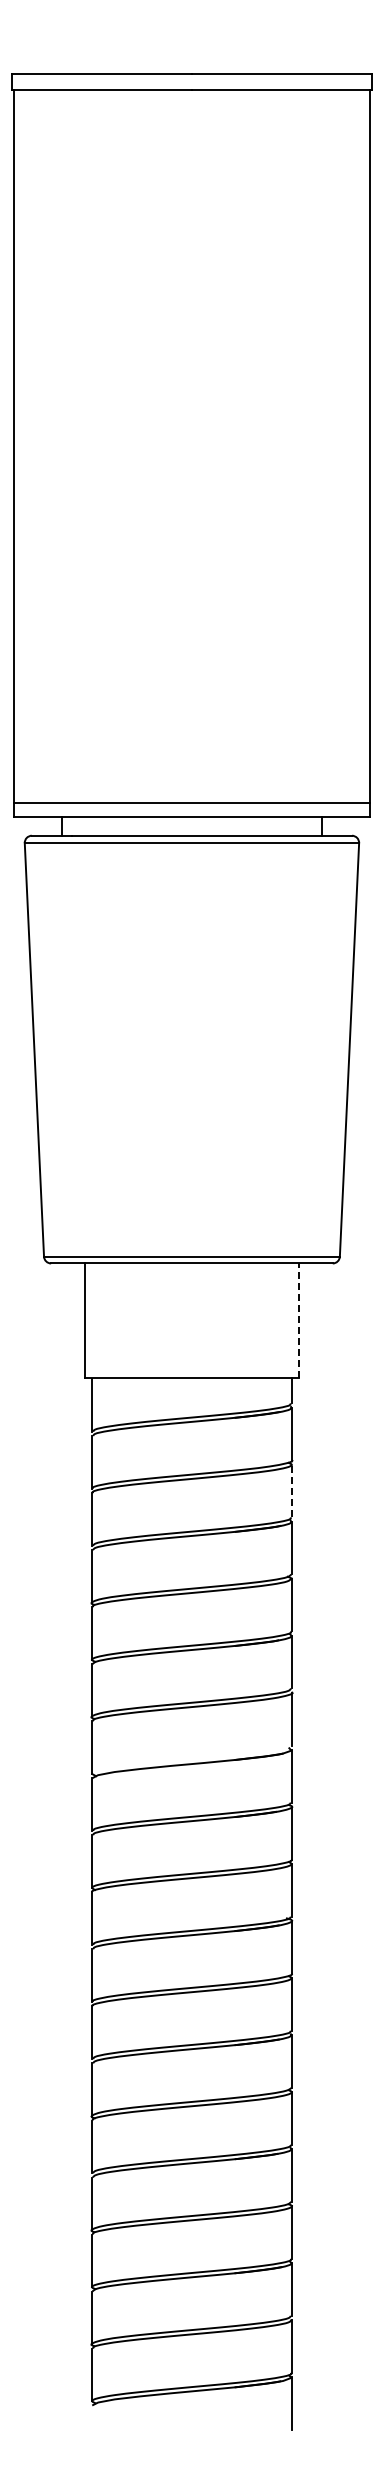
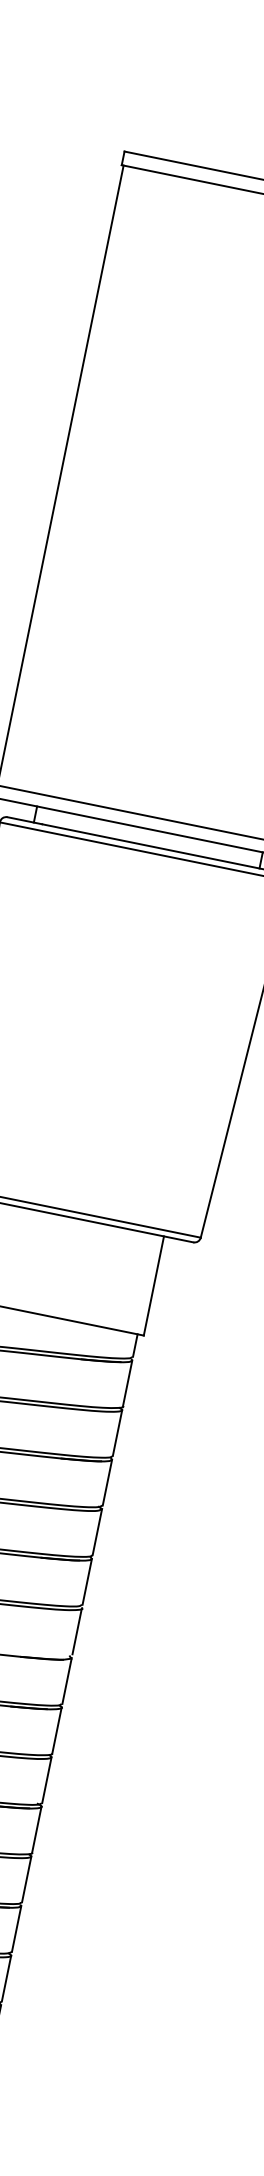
line: (298, 1320) -> (153, 1285), dashed -> solid
line: (291, 1490) -> (117, 1432), dashed -> solid

